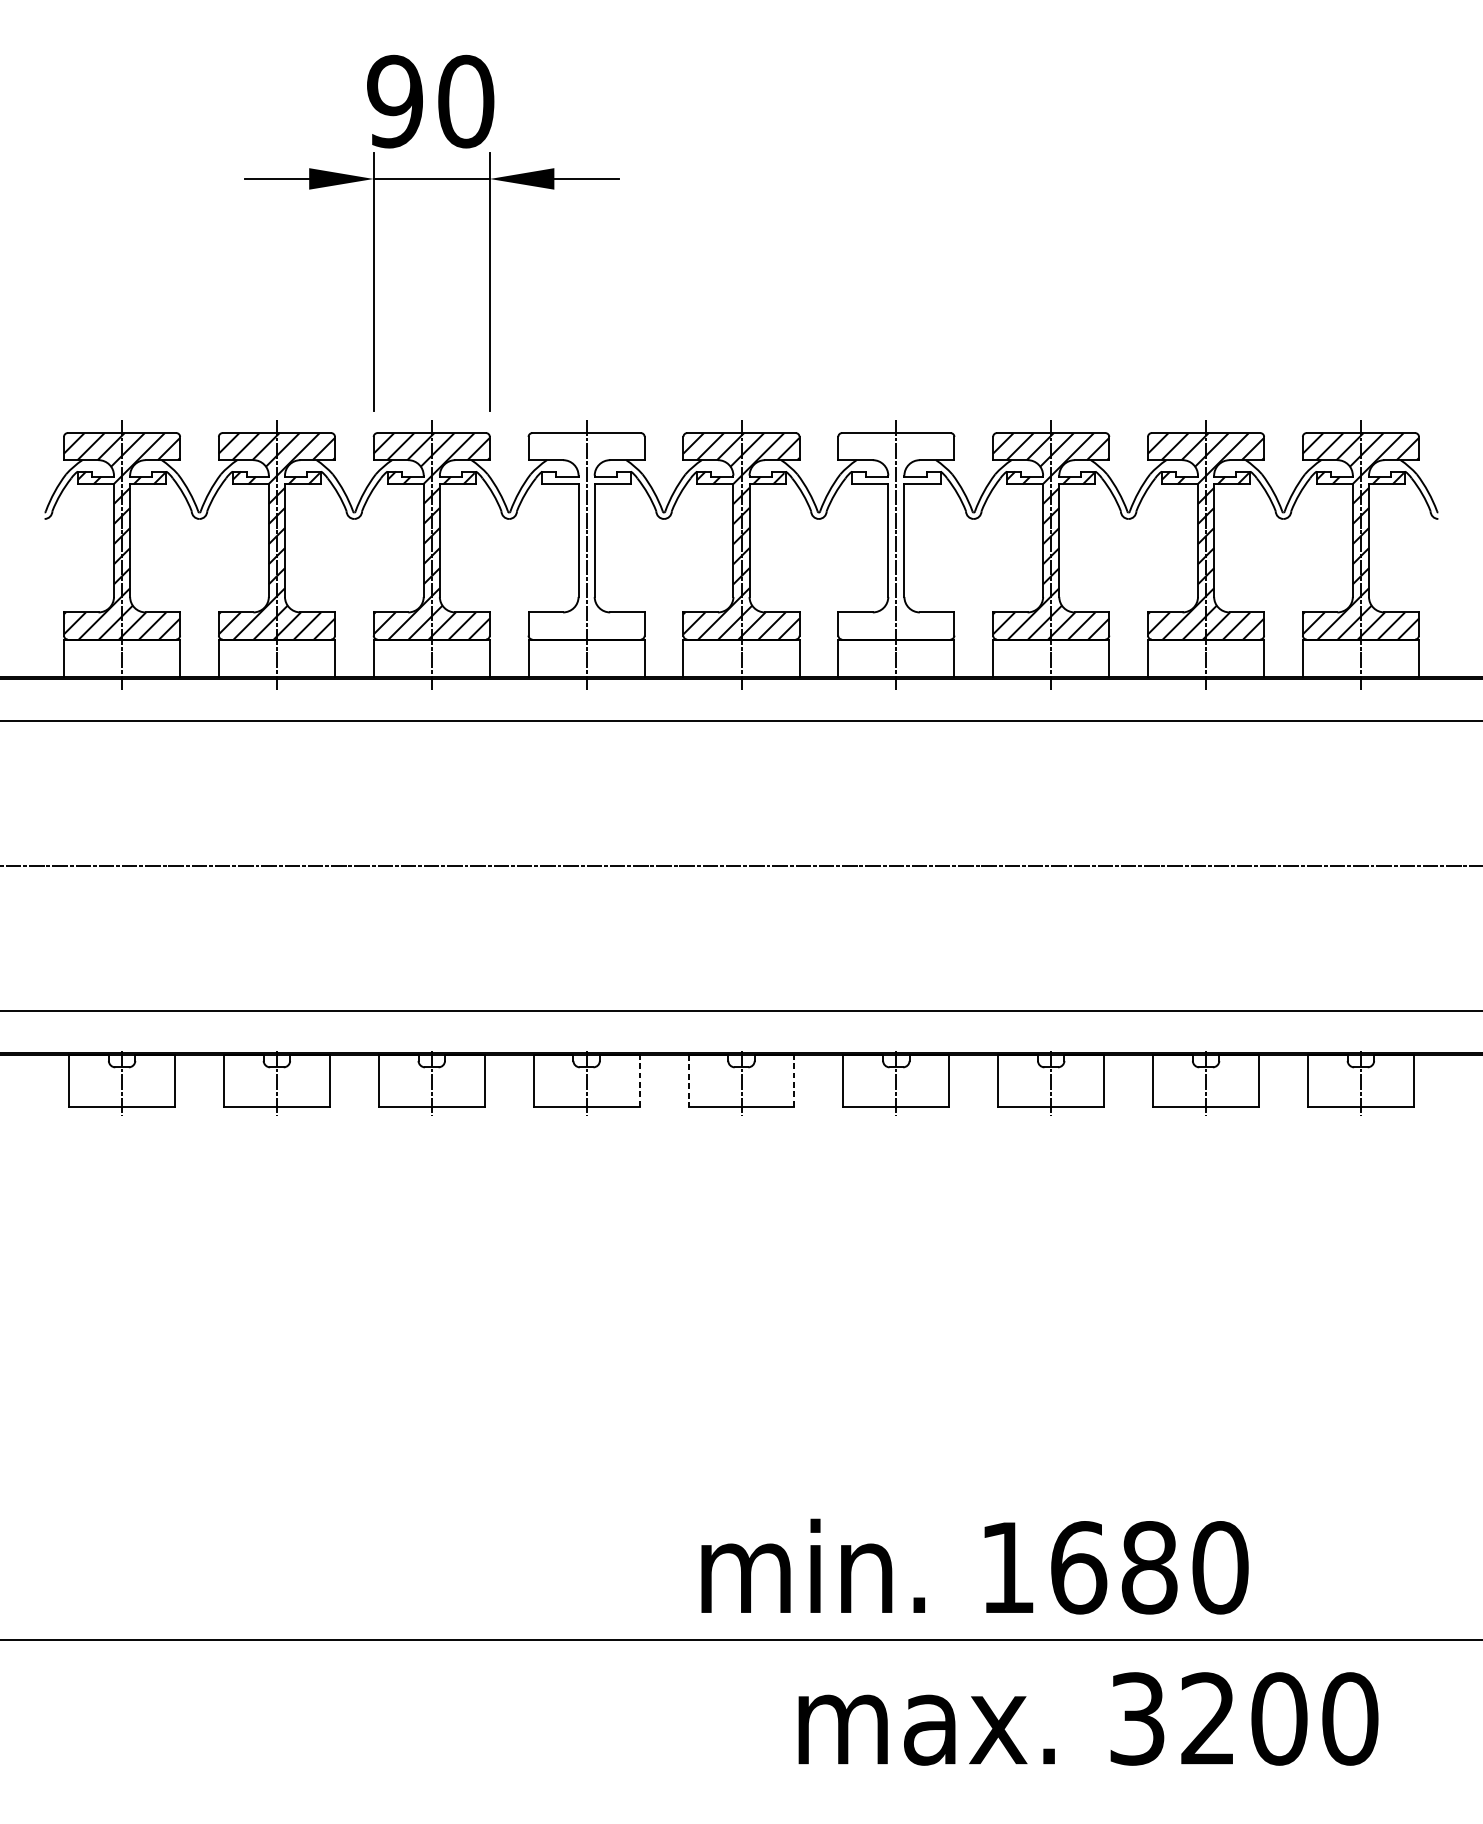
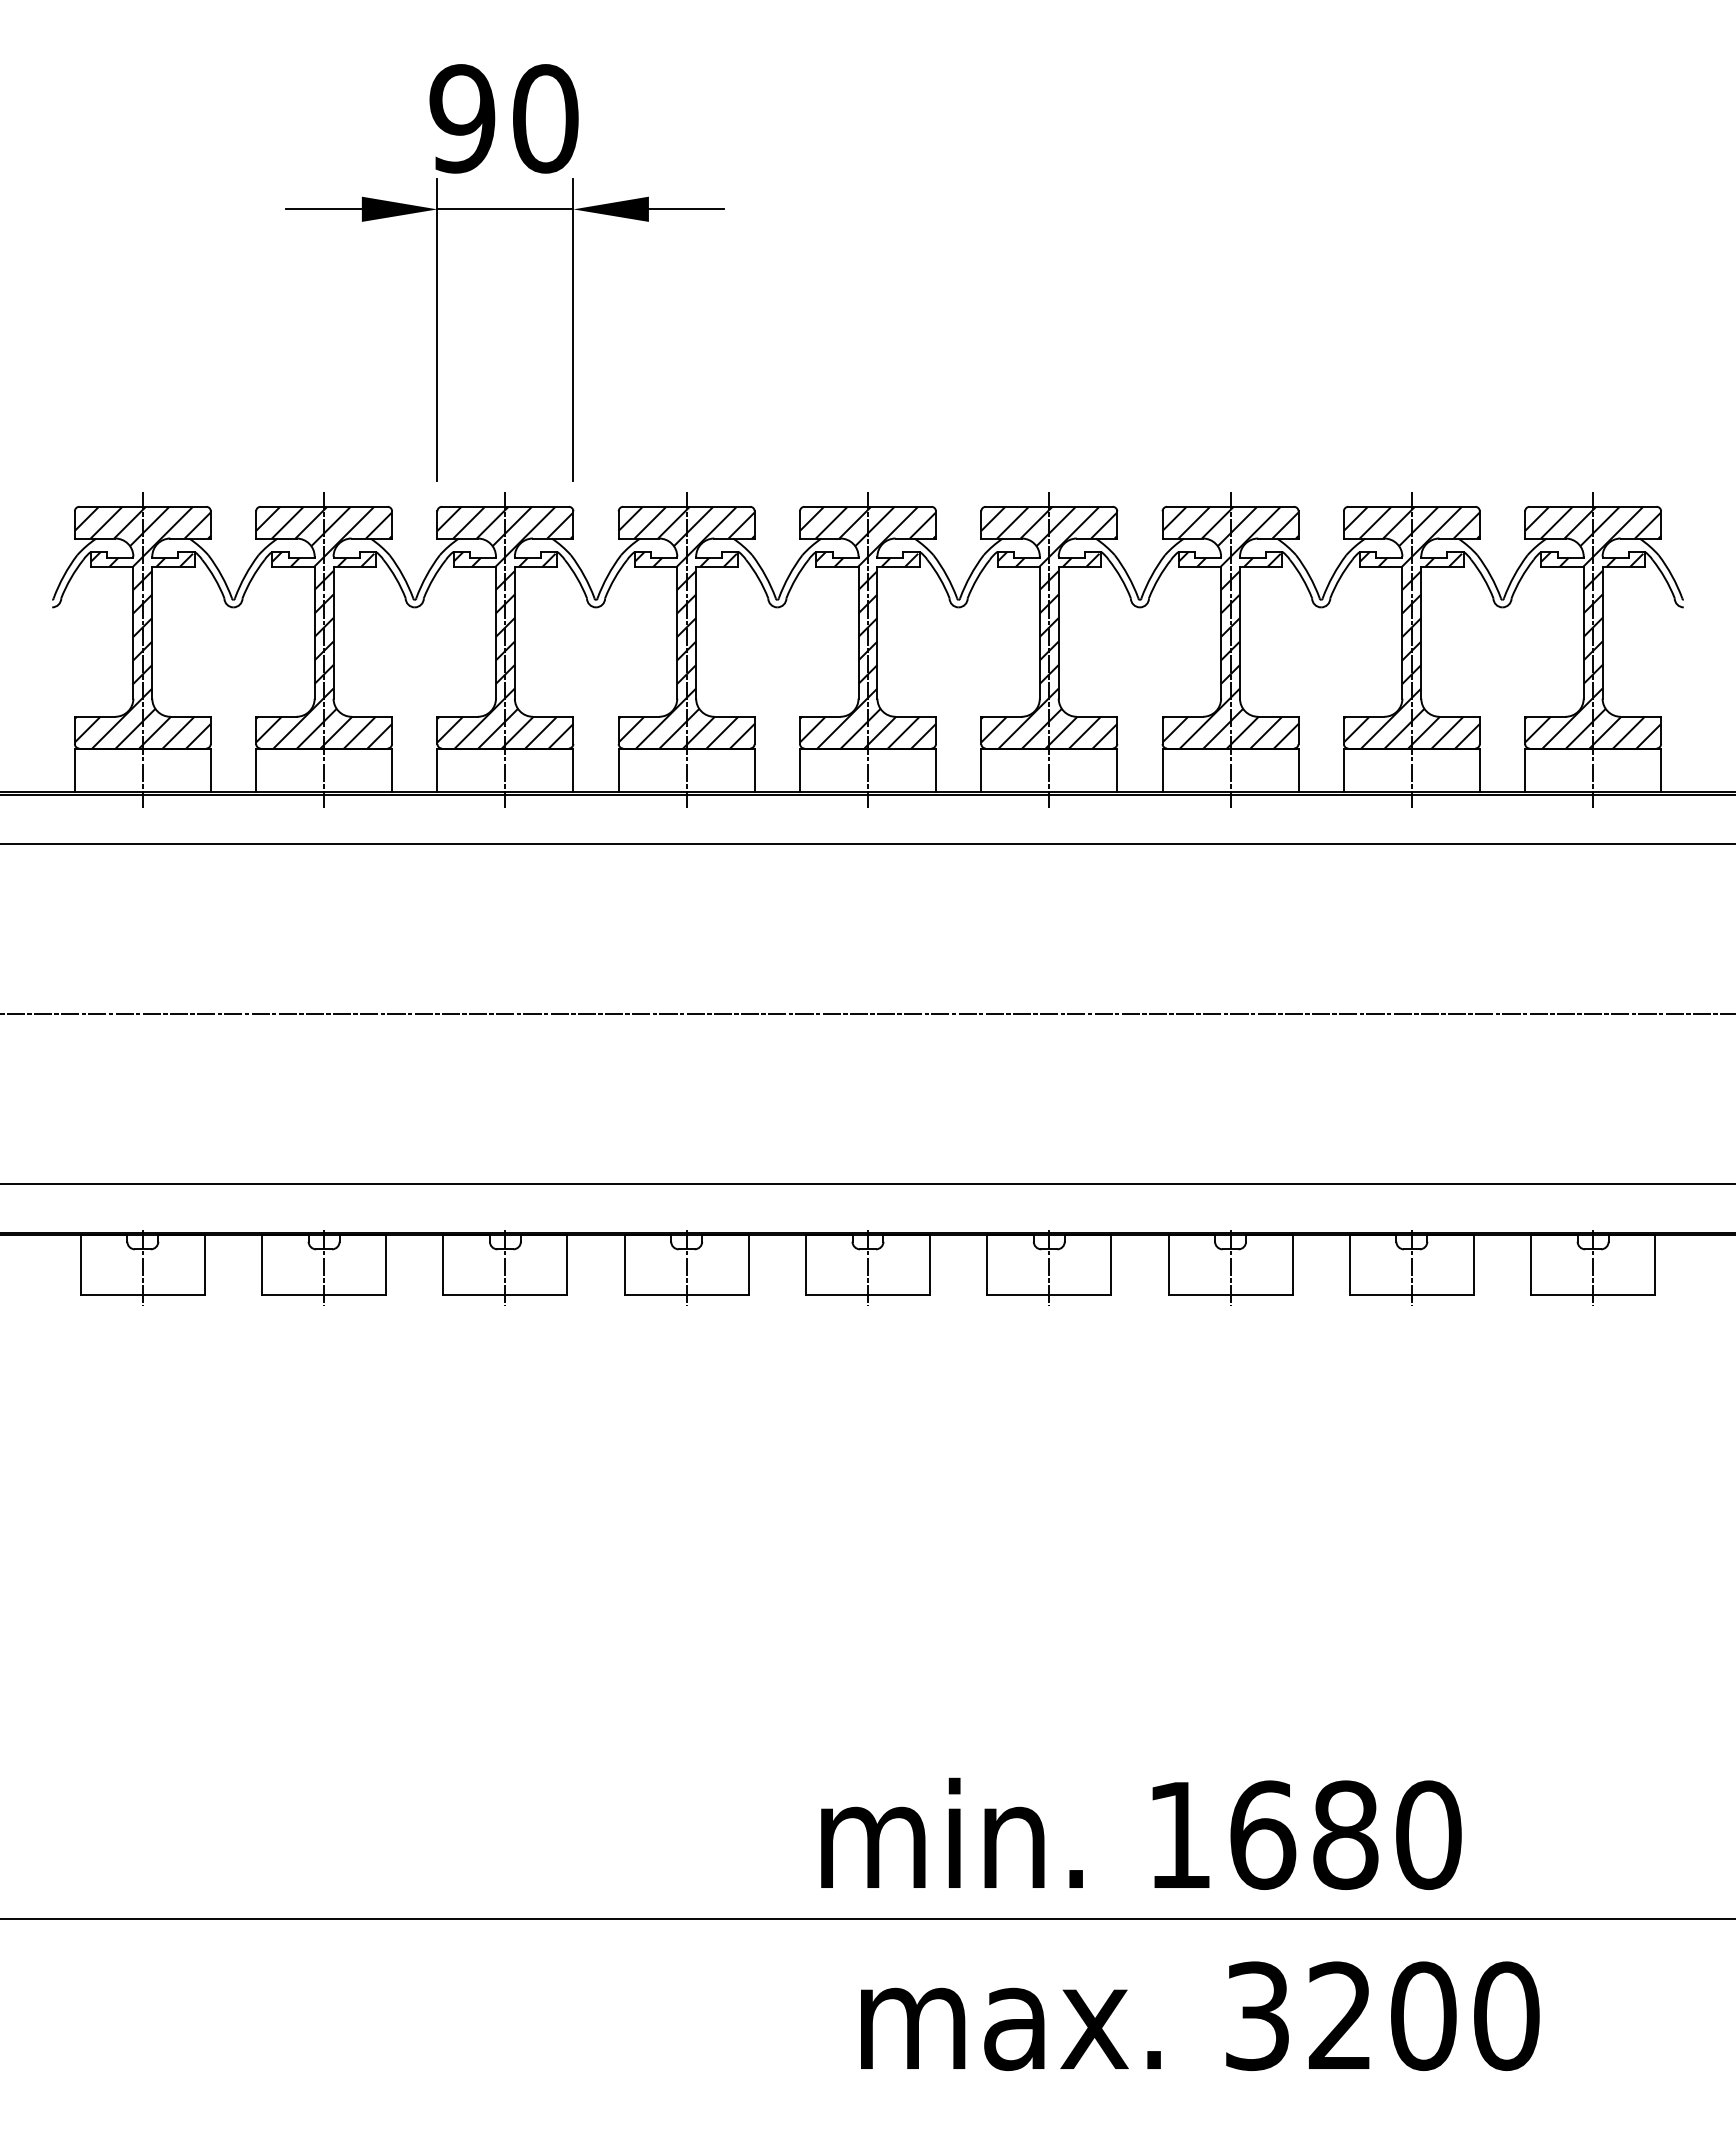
hatch: (586, 536) -> (686, 627), added
hatch: (896, 536) -> (1049, 627), added
line: (639, 1080) -> (748, 1264), dashed -> solid
line: (794, 1080) -> (929, 1264), dashed -> solid
line: (688, 1081) -> (806, 1265), dashed -> solid
text: (1088, 1718) -> (1200, 2015), moved

